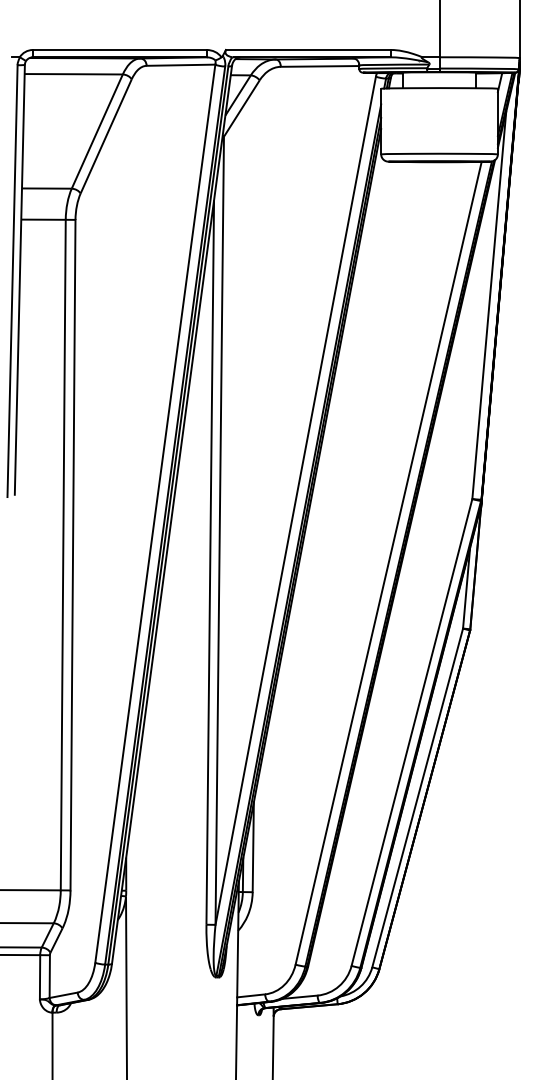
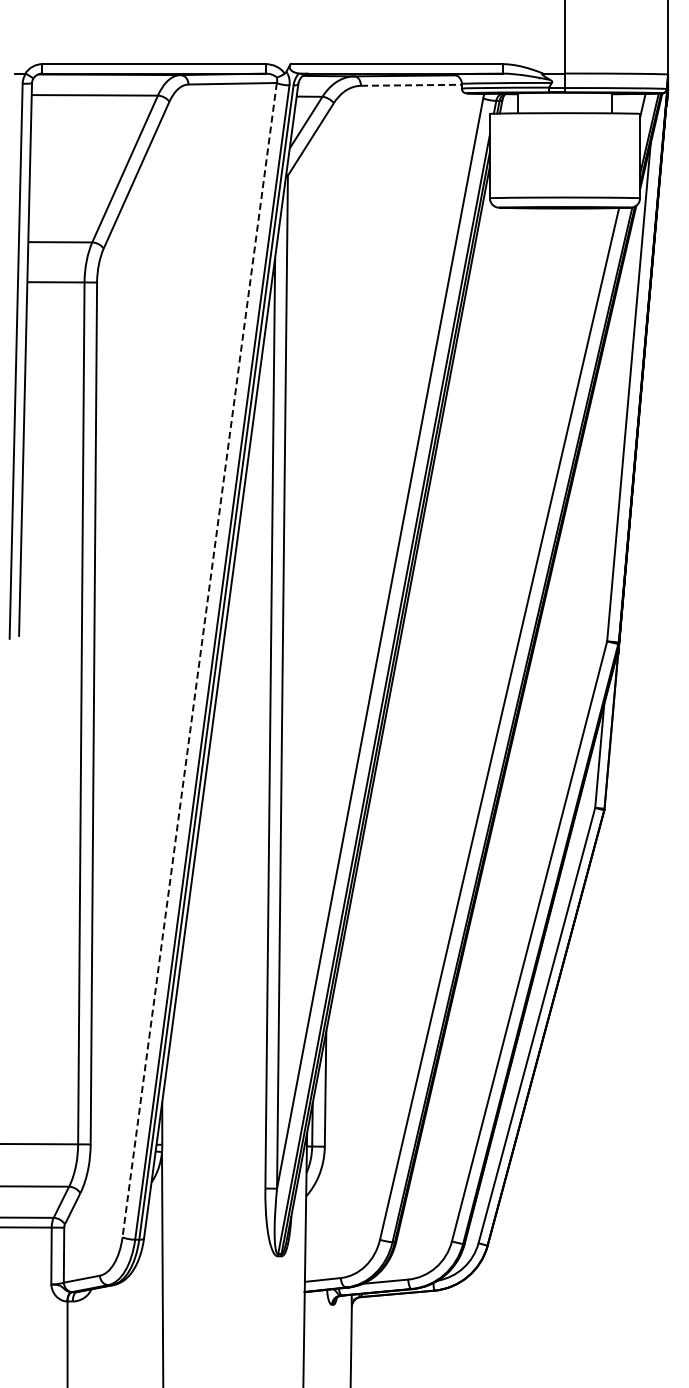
line: (320, 66) -> (411, 85), solid -> dashed
line: (155, 513) -> (199, 660), solid -> dashed

